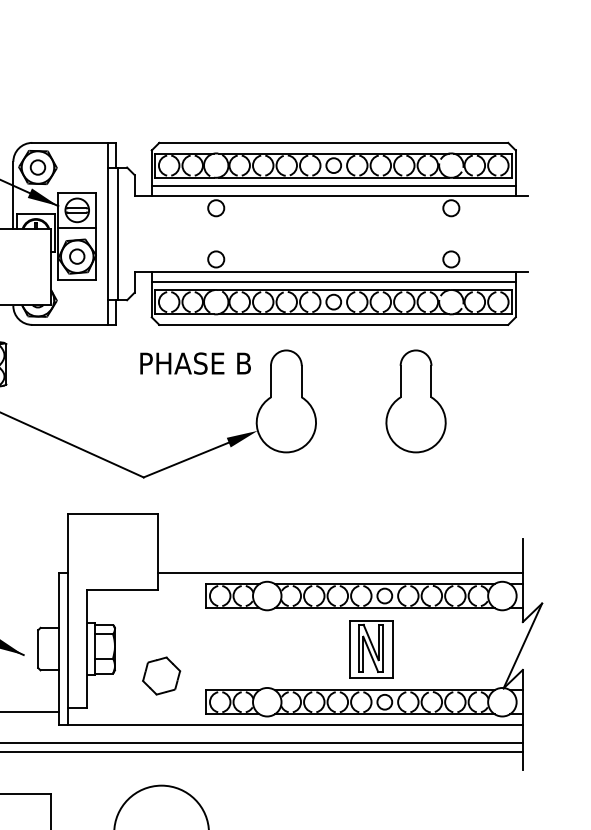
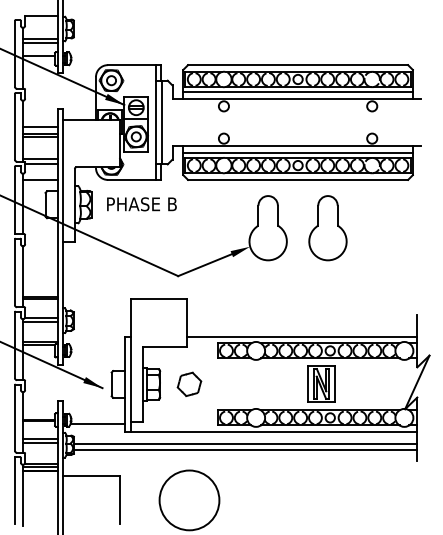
text: (194, 363) -> (141, 204), moved
part: (415, 401) -> (327, 228), moved
part: (161, 674) -> (189, 383), moved

